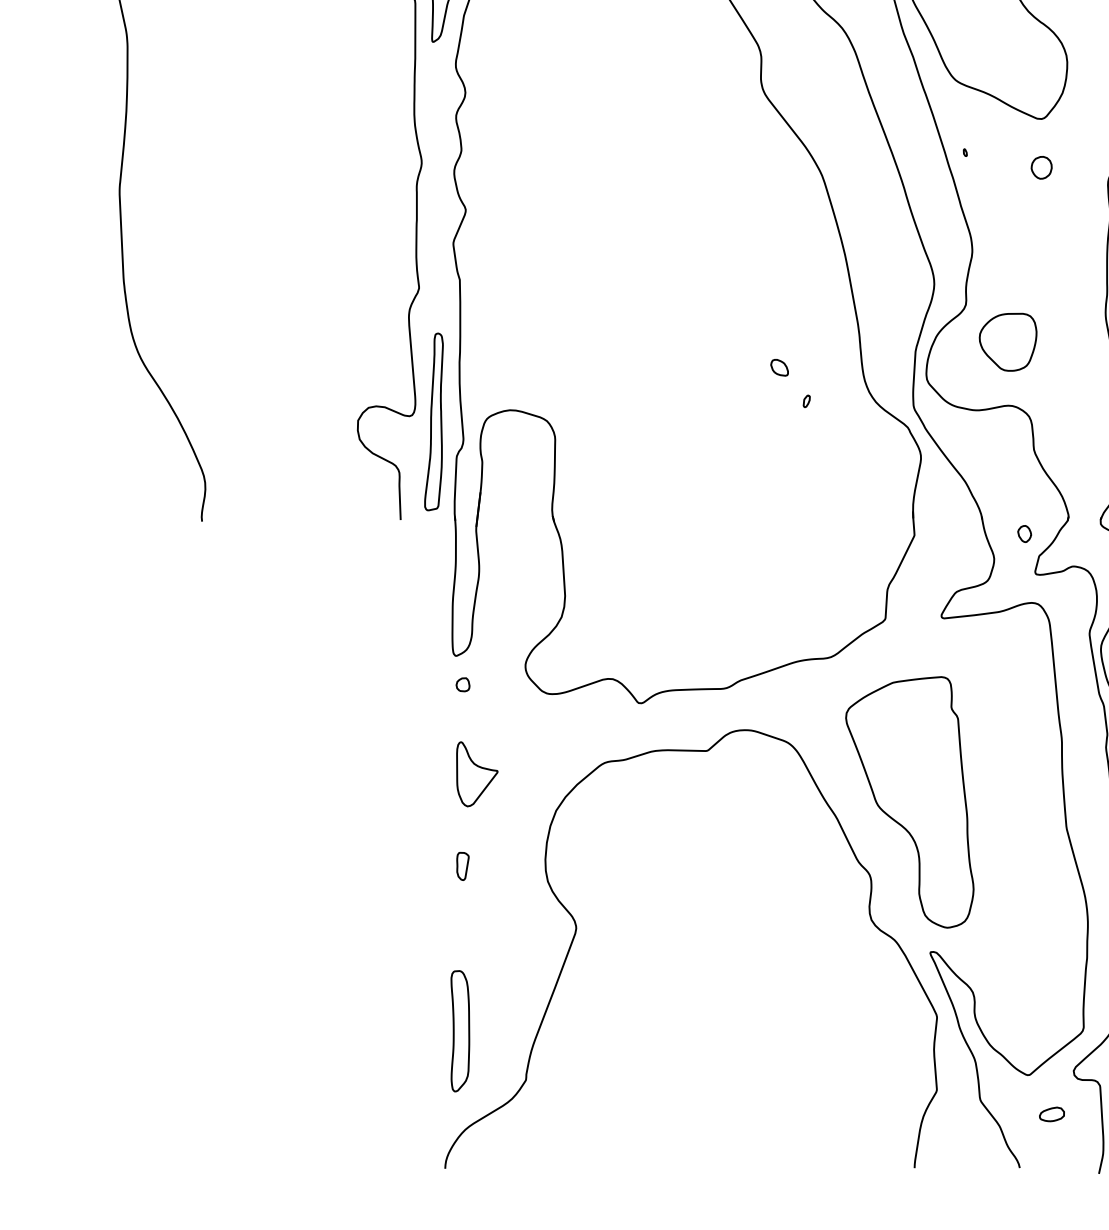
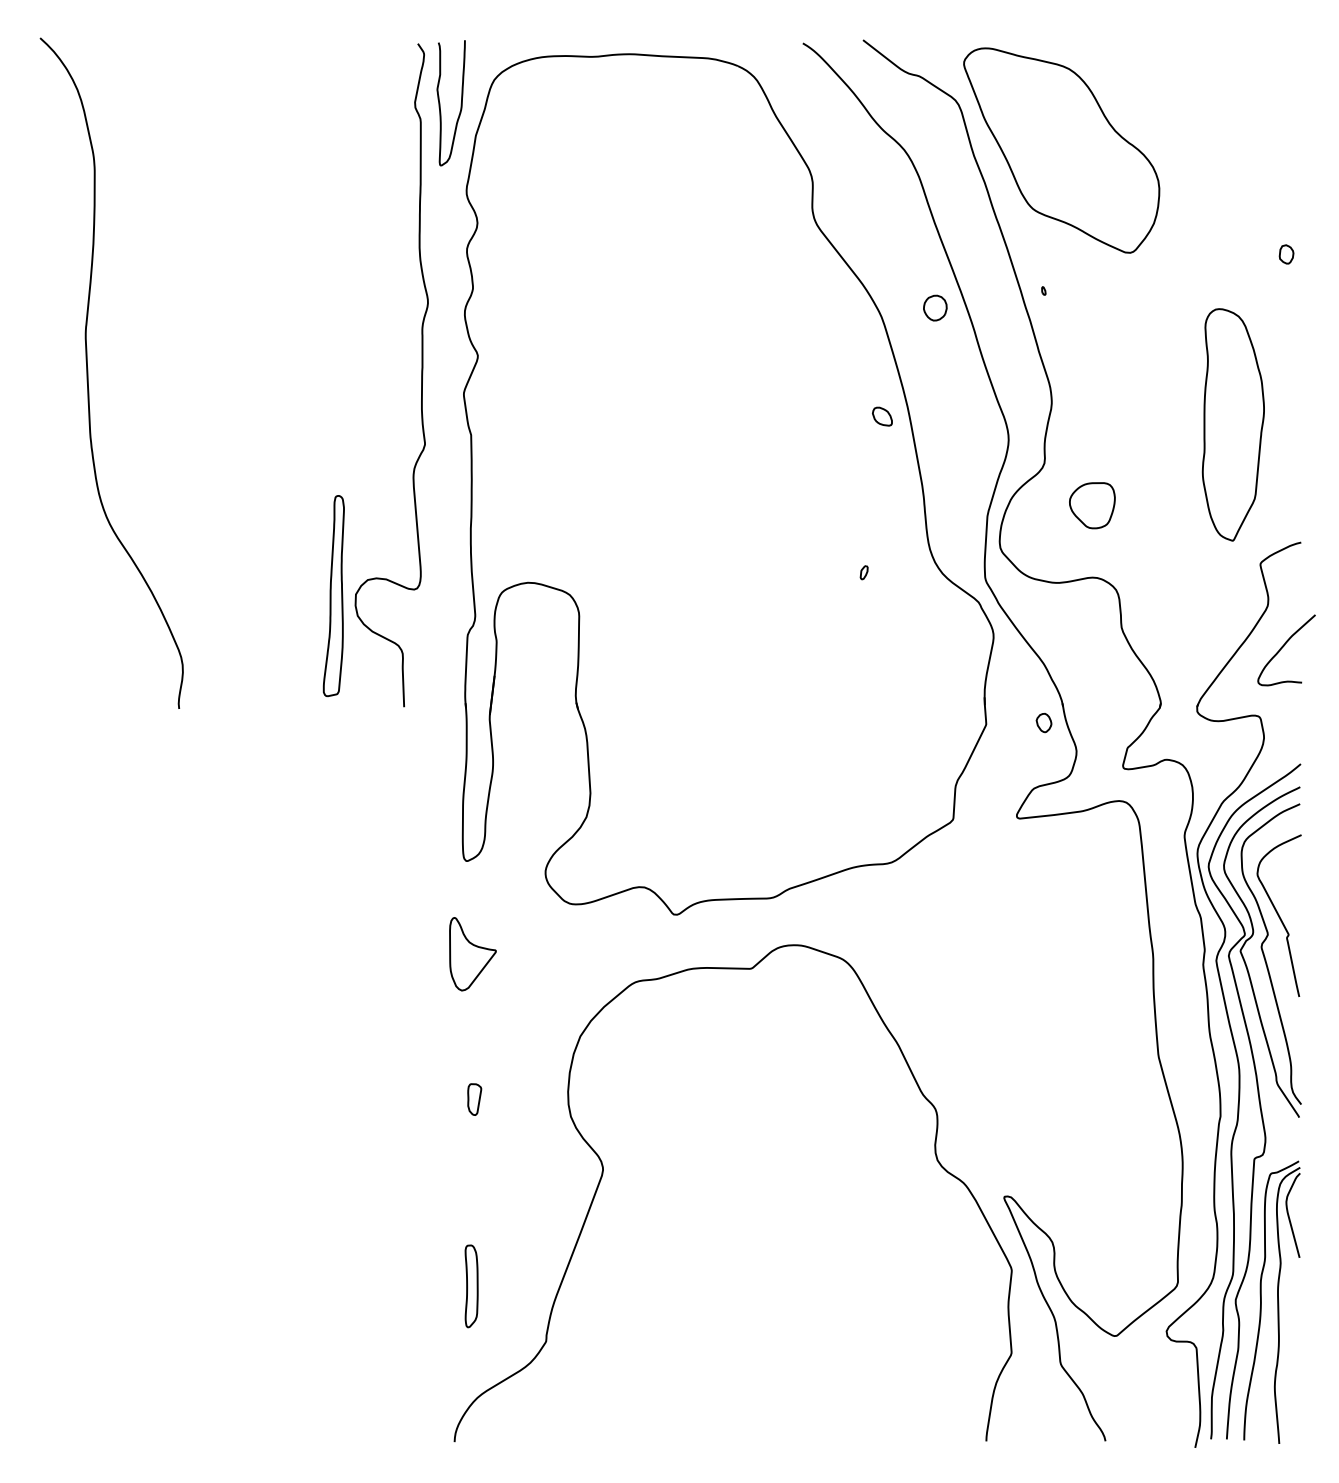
part: (1041, 167) -> (935, 307), moved
part: (1008, 342) -> (1092, 505), size x0.7
part: (779, 367) -> (882, 416), moved
part: (433, 422) -> (333, 596), moved
part: (1024, 534) -> (1043, 723), moved
part: (462, 684) -> (474, 893), removed
part: (476, 774) -> (472, 954), moved
part: (909, 801) -> (980, 1026), removed
part: (460, 1031) -> (471, 1286), size x0.6
part: (1051, 1114) -> (1141, 1380), removed

